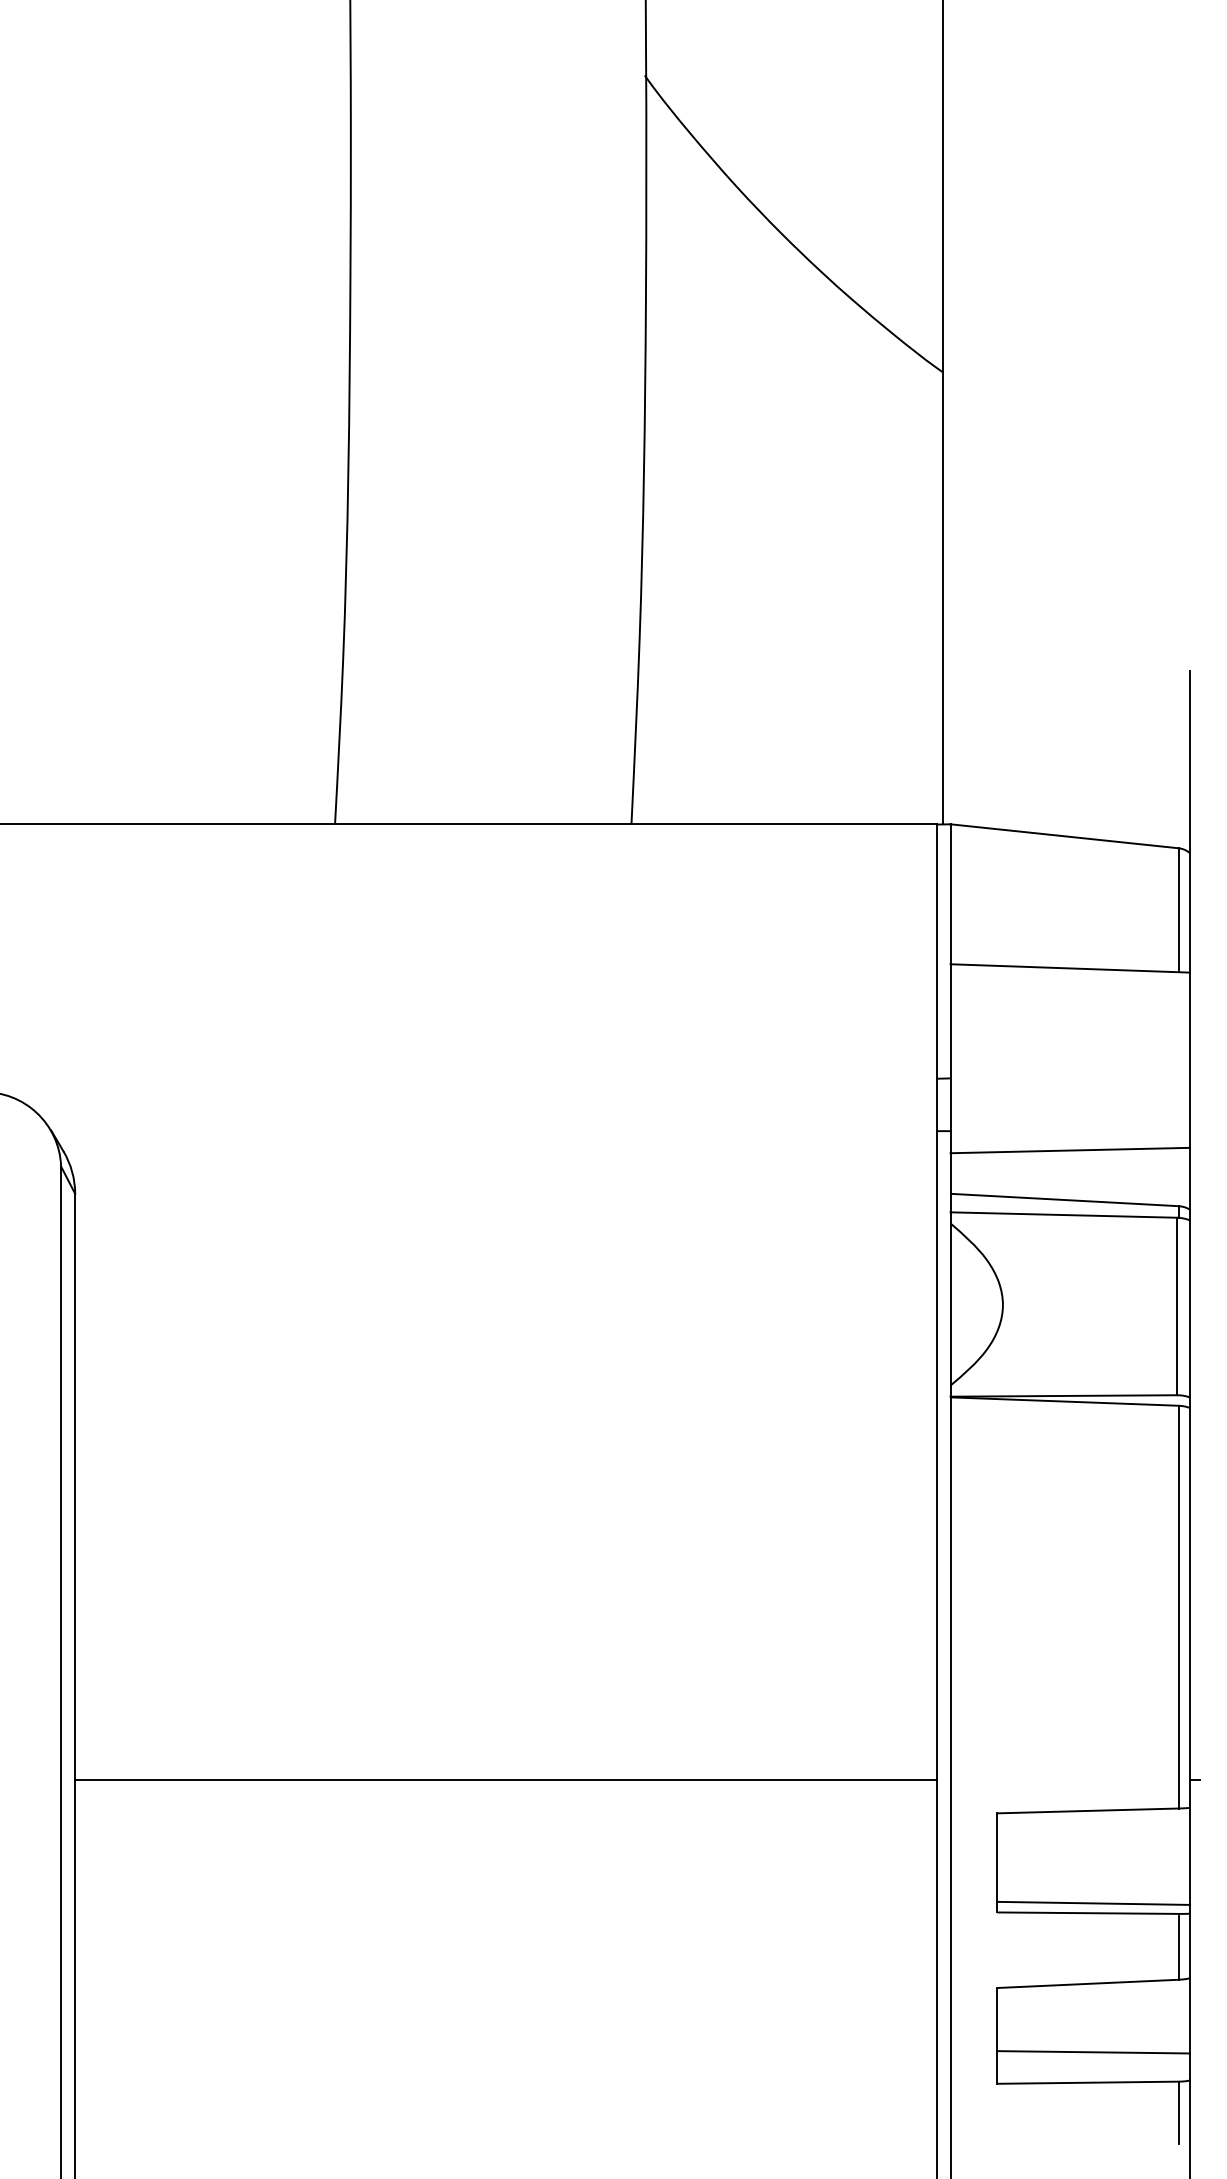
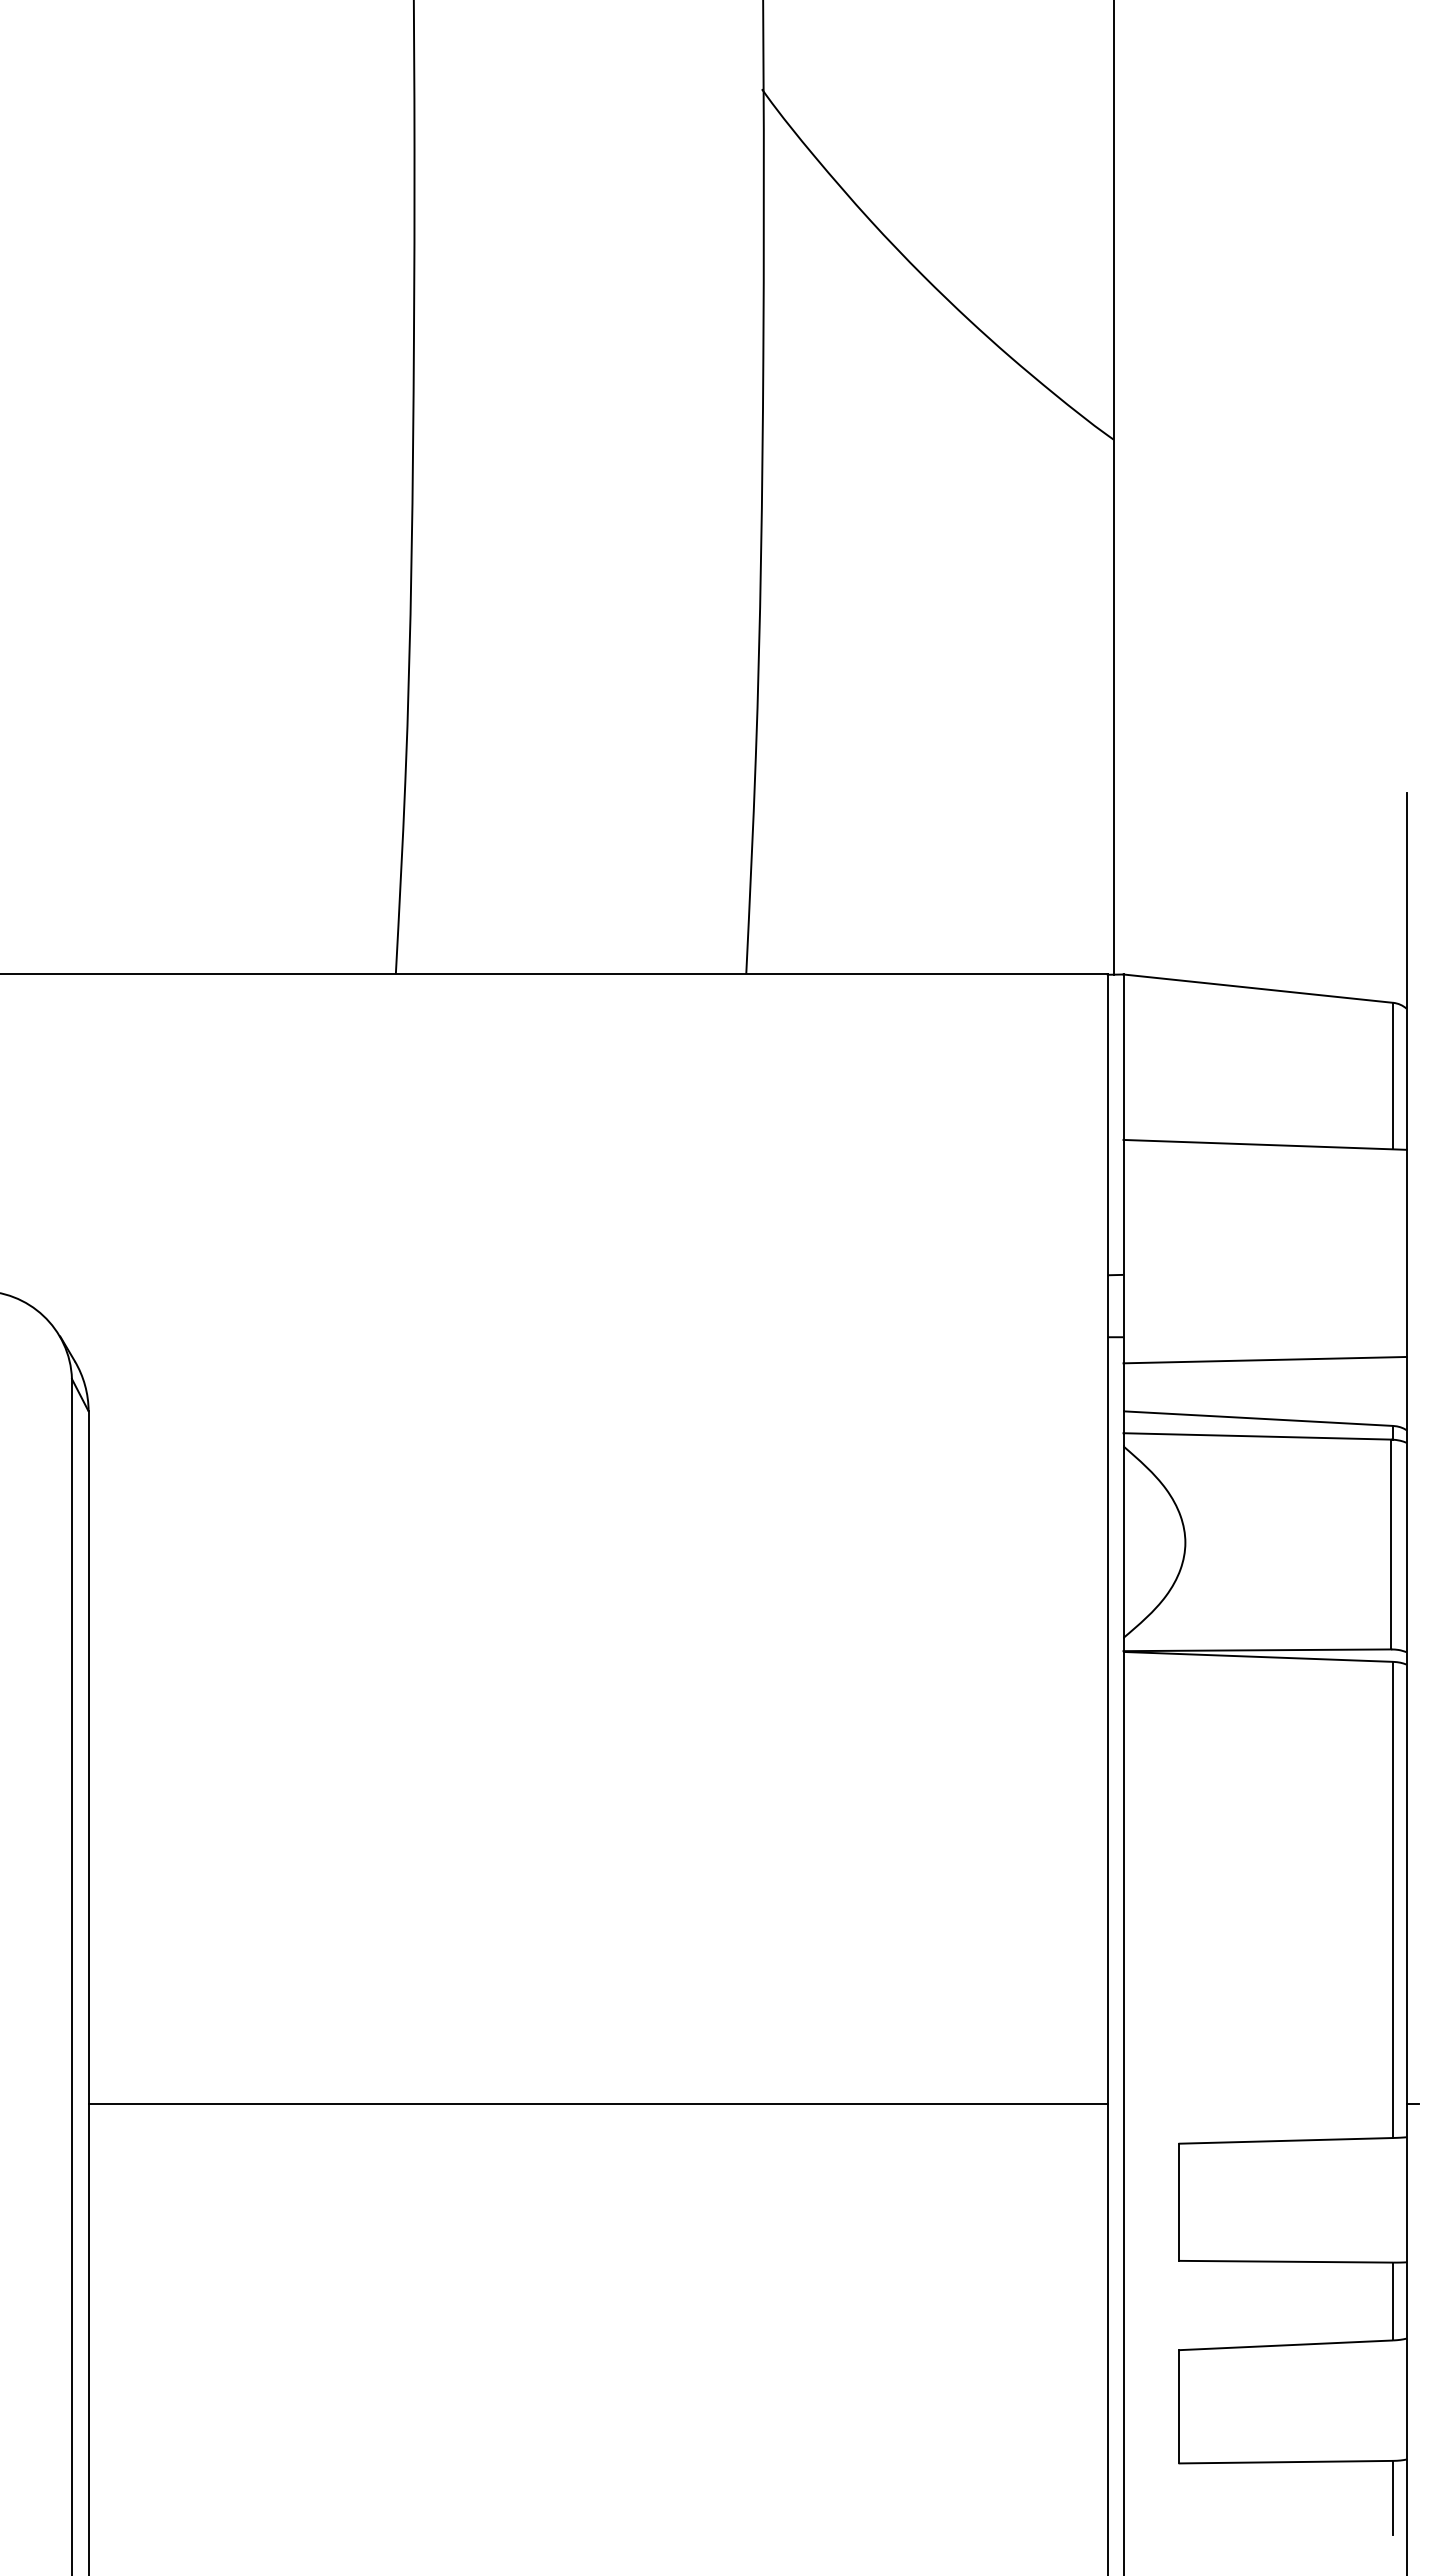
line: (1093, 1902) -> (1292, 2249), removed
line: (1093, 2051) -> (1292, 2425), removed

